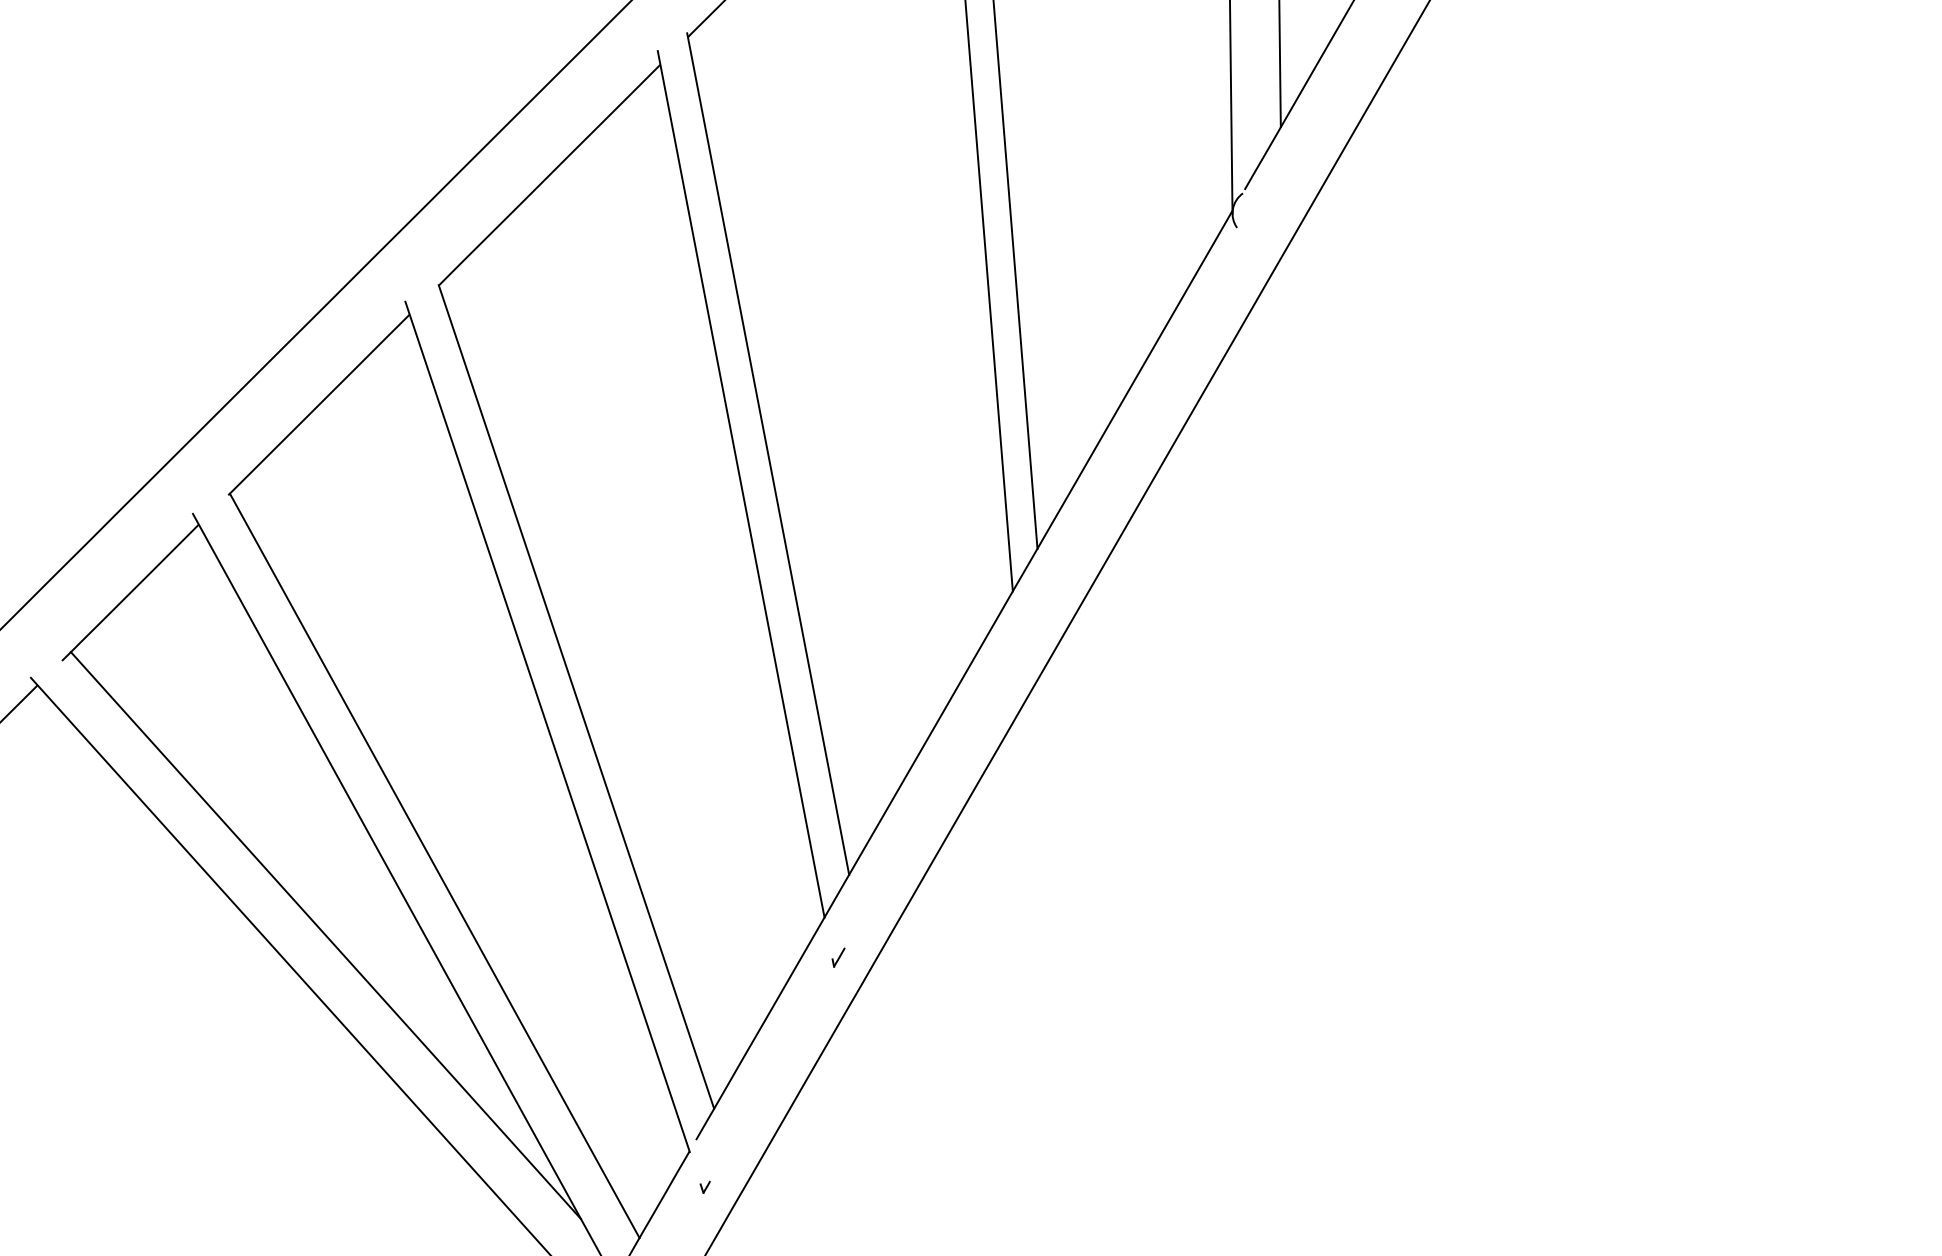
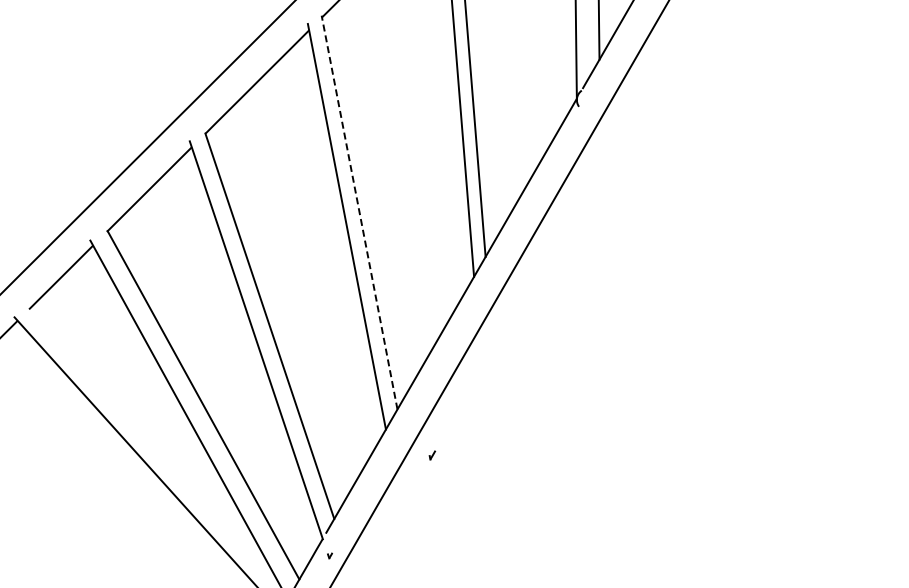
line: (768, 453) -> (359, 212), solid -> dashed
line: (325, 934) -> (152, 437), removed
part: (838, 958) -> (432, 455), moved

